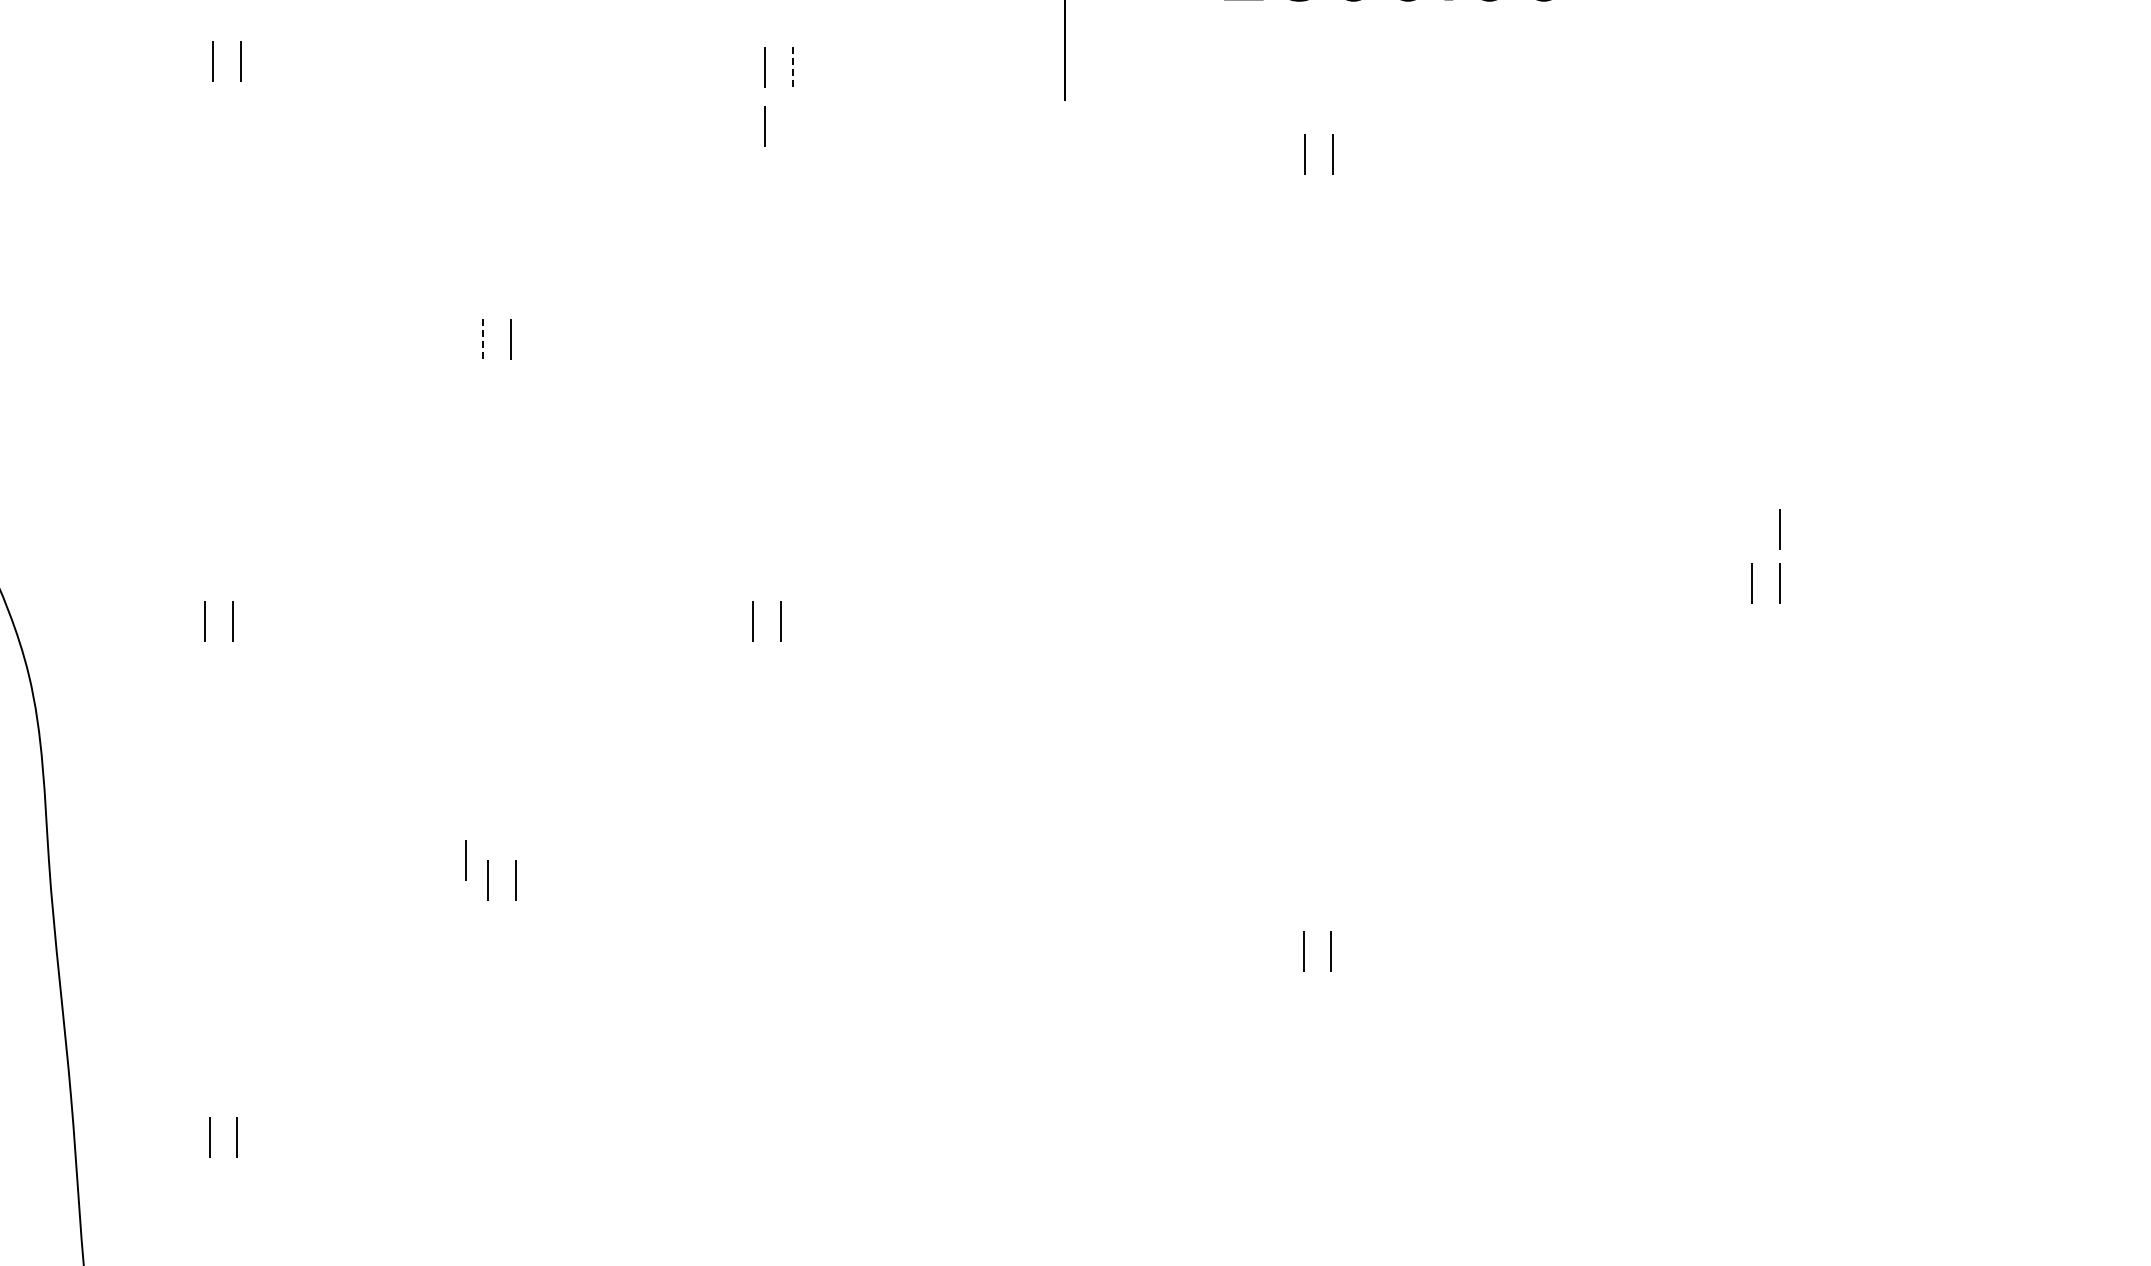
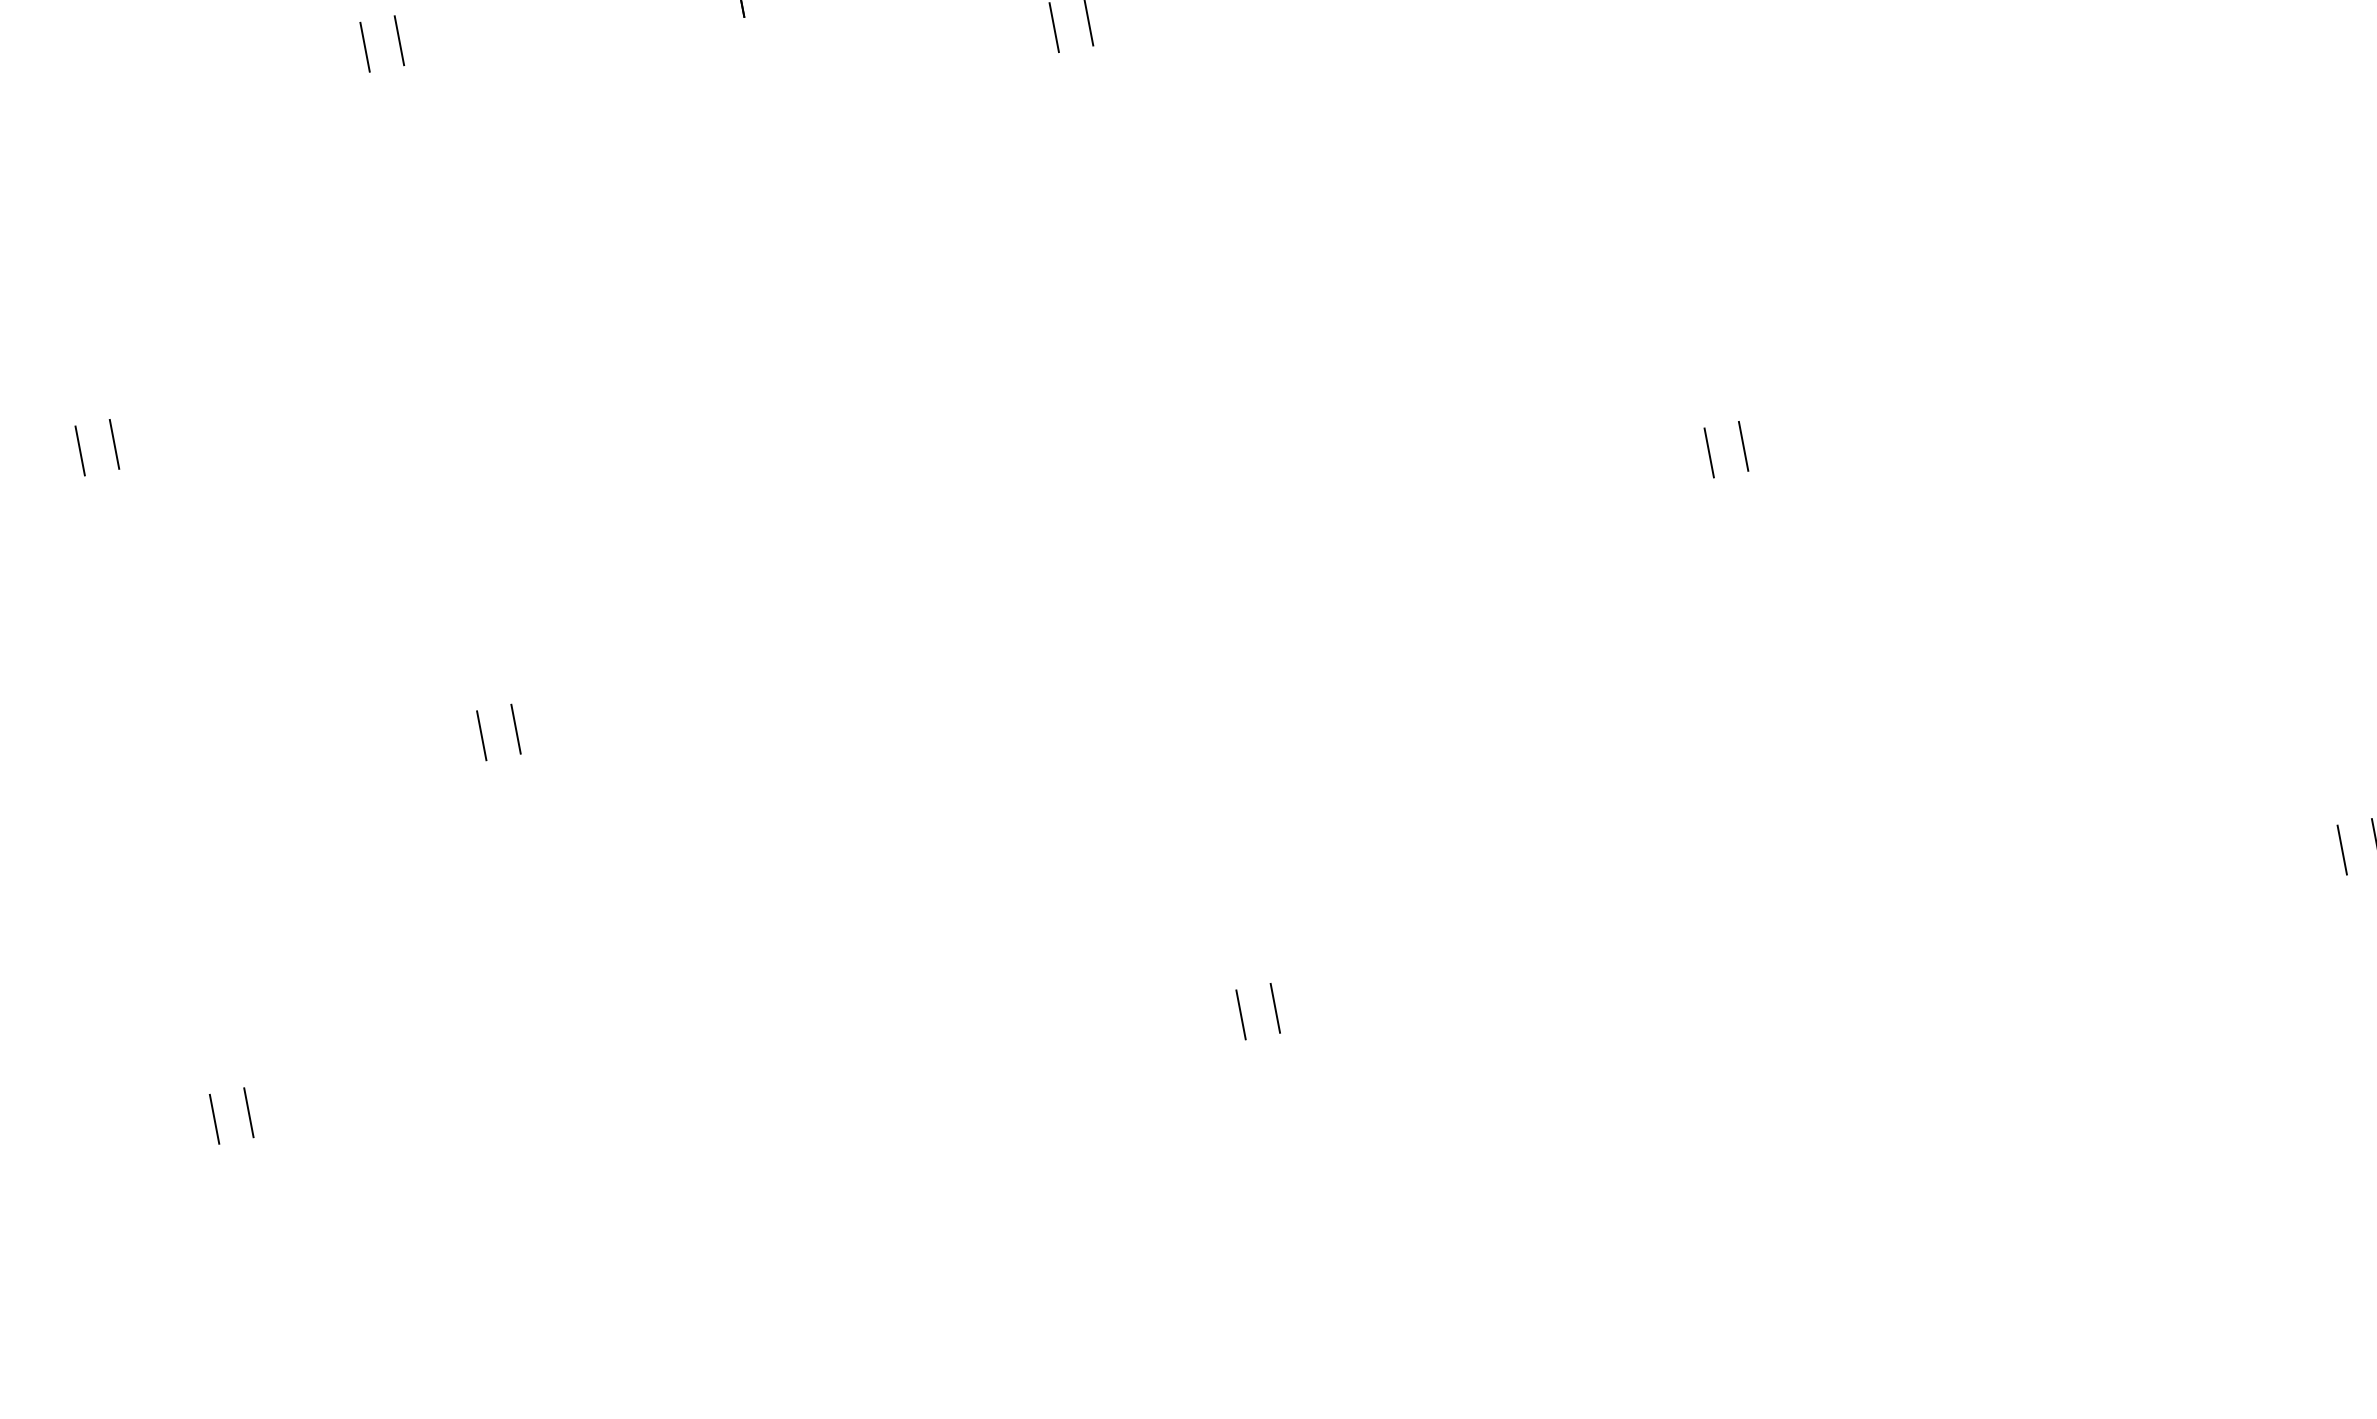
line: (792, 67) -> (399, 40), dashed -> solid
line: (764, 126) -> (378, 120), removed
line: (482, 340) -> (80, 452), dashed -> solid
line: (1779, 529) -> (1730, 379), removed
line: (465, 860) -> (181, 1099), removed

